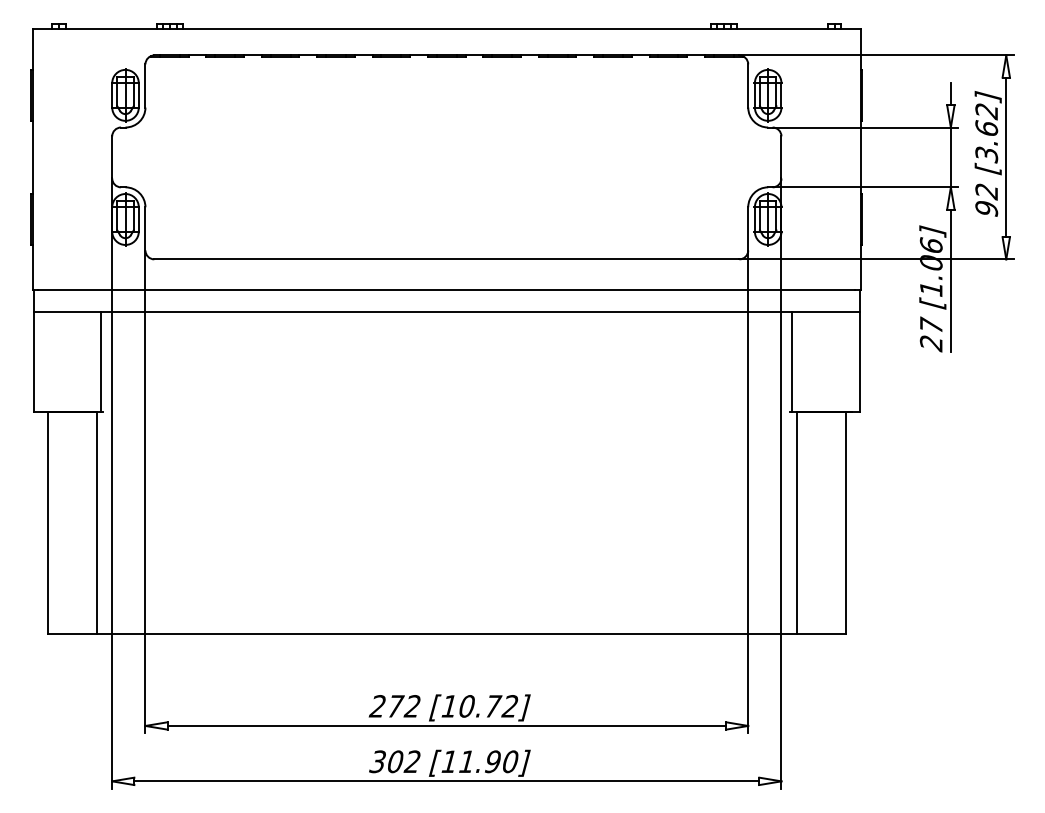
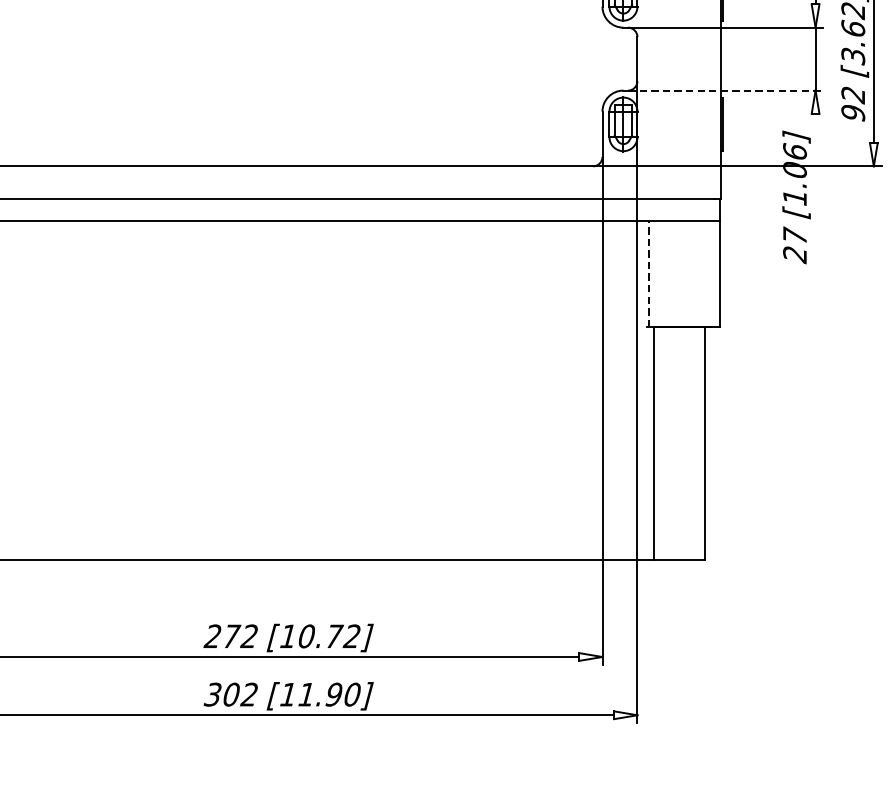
line: (865, 187) -> (725, 90), solid -> dashed
line: (950, 280) -> (815, 188), removed
line: (792, 361) -> (649, 273), solid -> dashed

